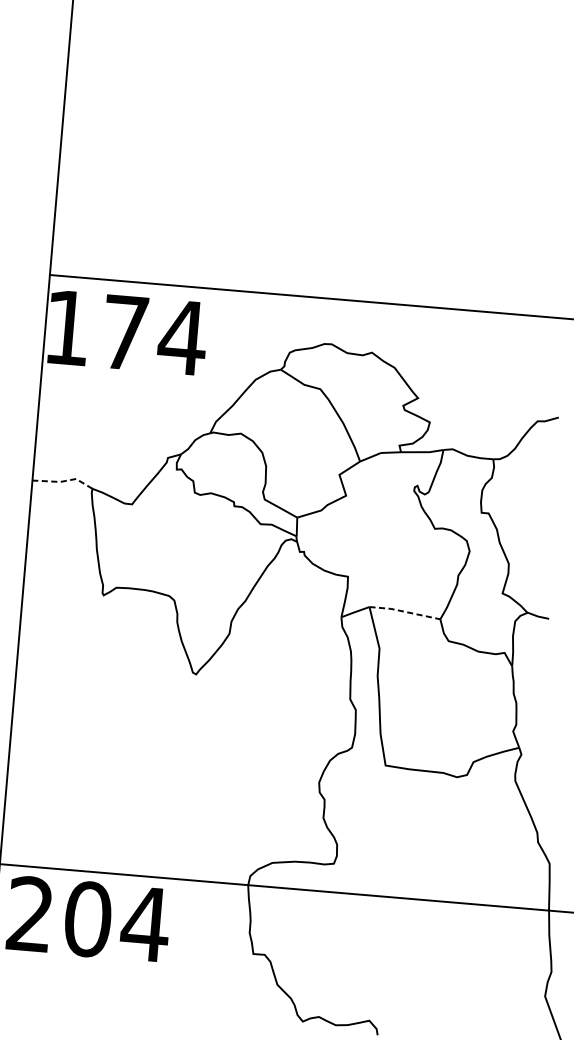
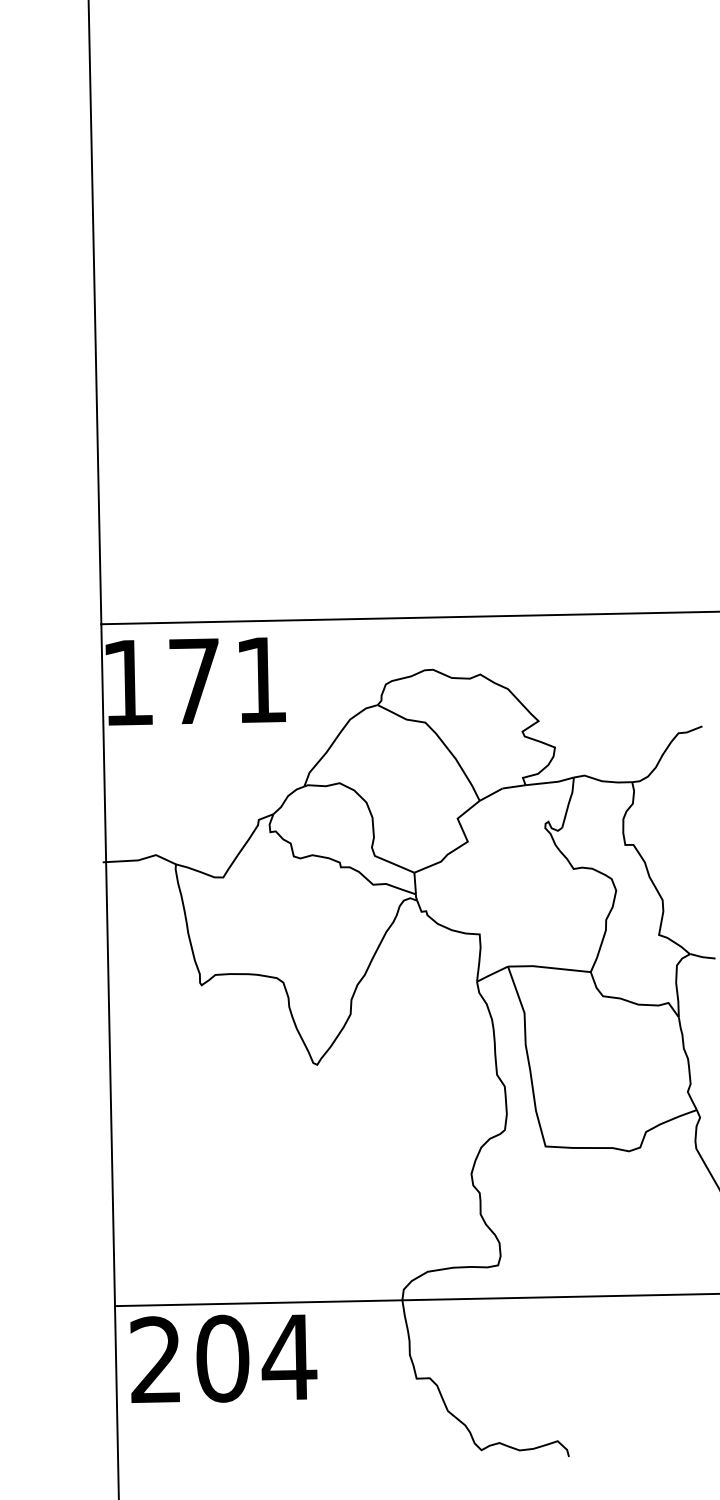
text: (182, 337) -> (261, 679), 174 -> 171
line: (62, 481) -> (140, 859), dashed -> solid
line: (405, 611) -> (549, 967), dashed -> solid

